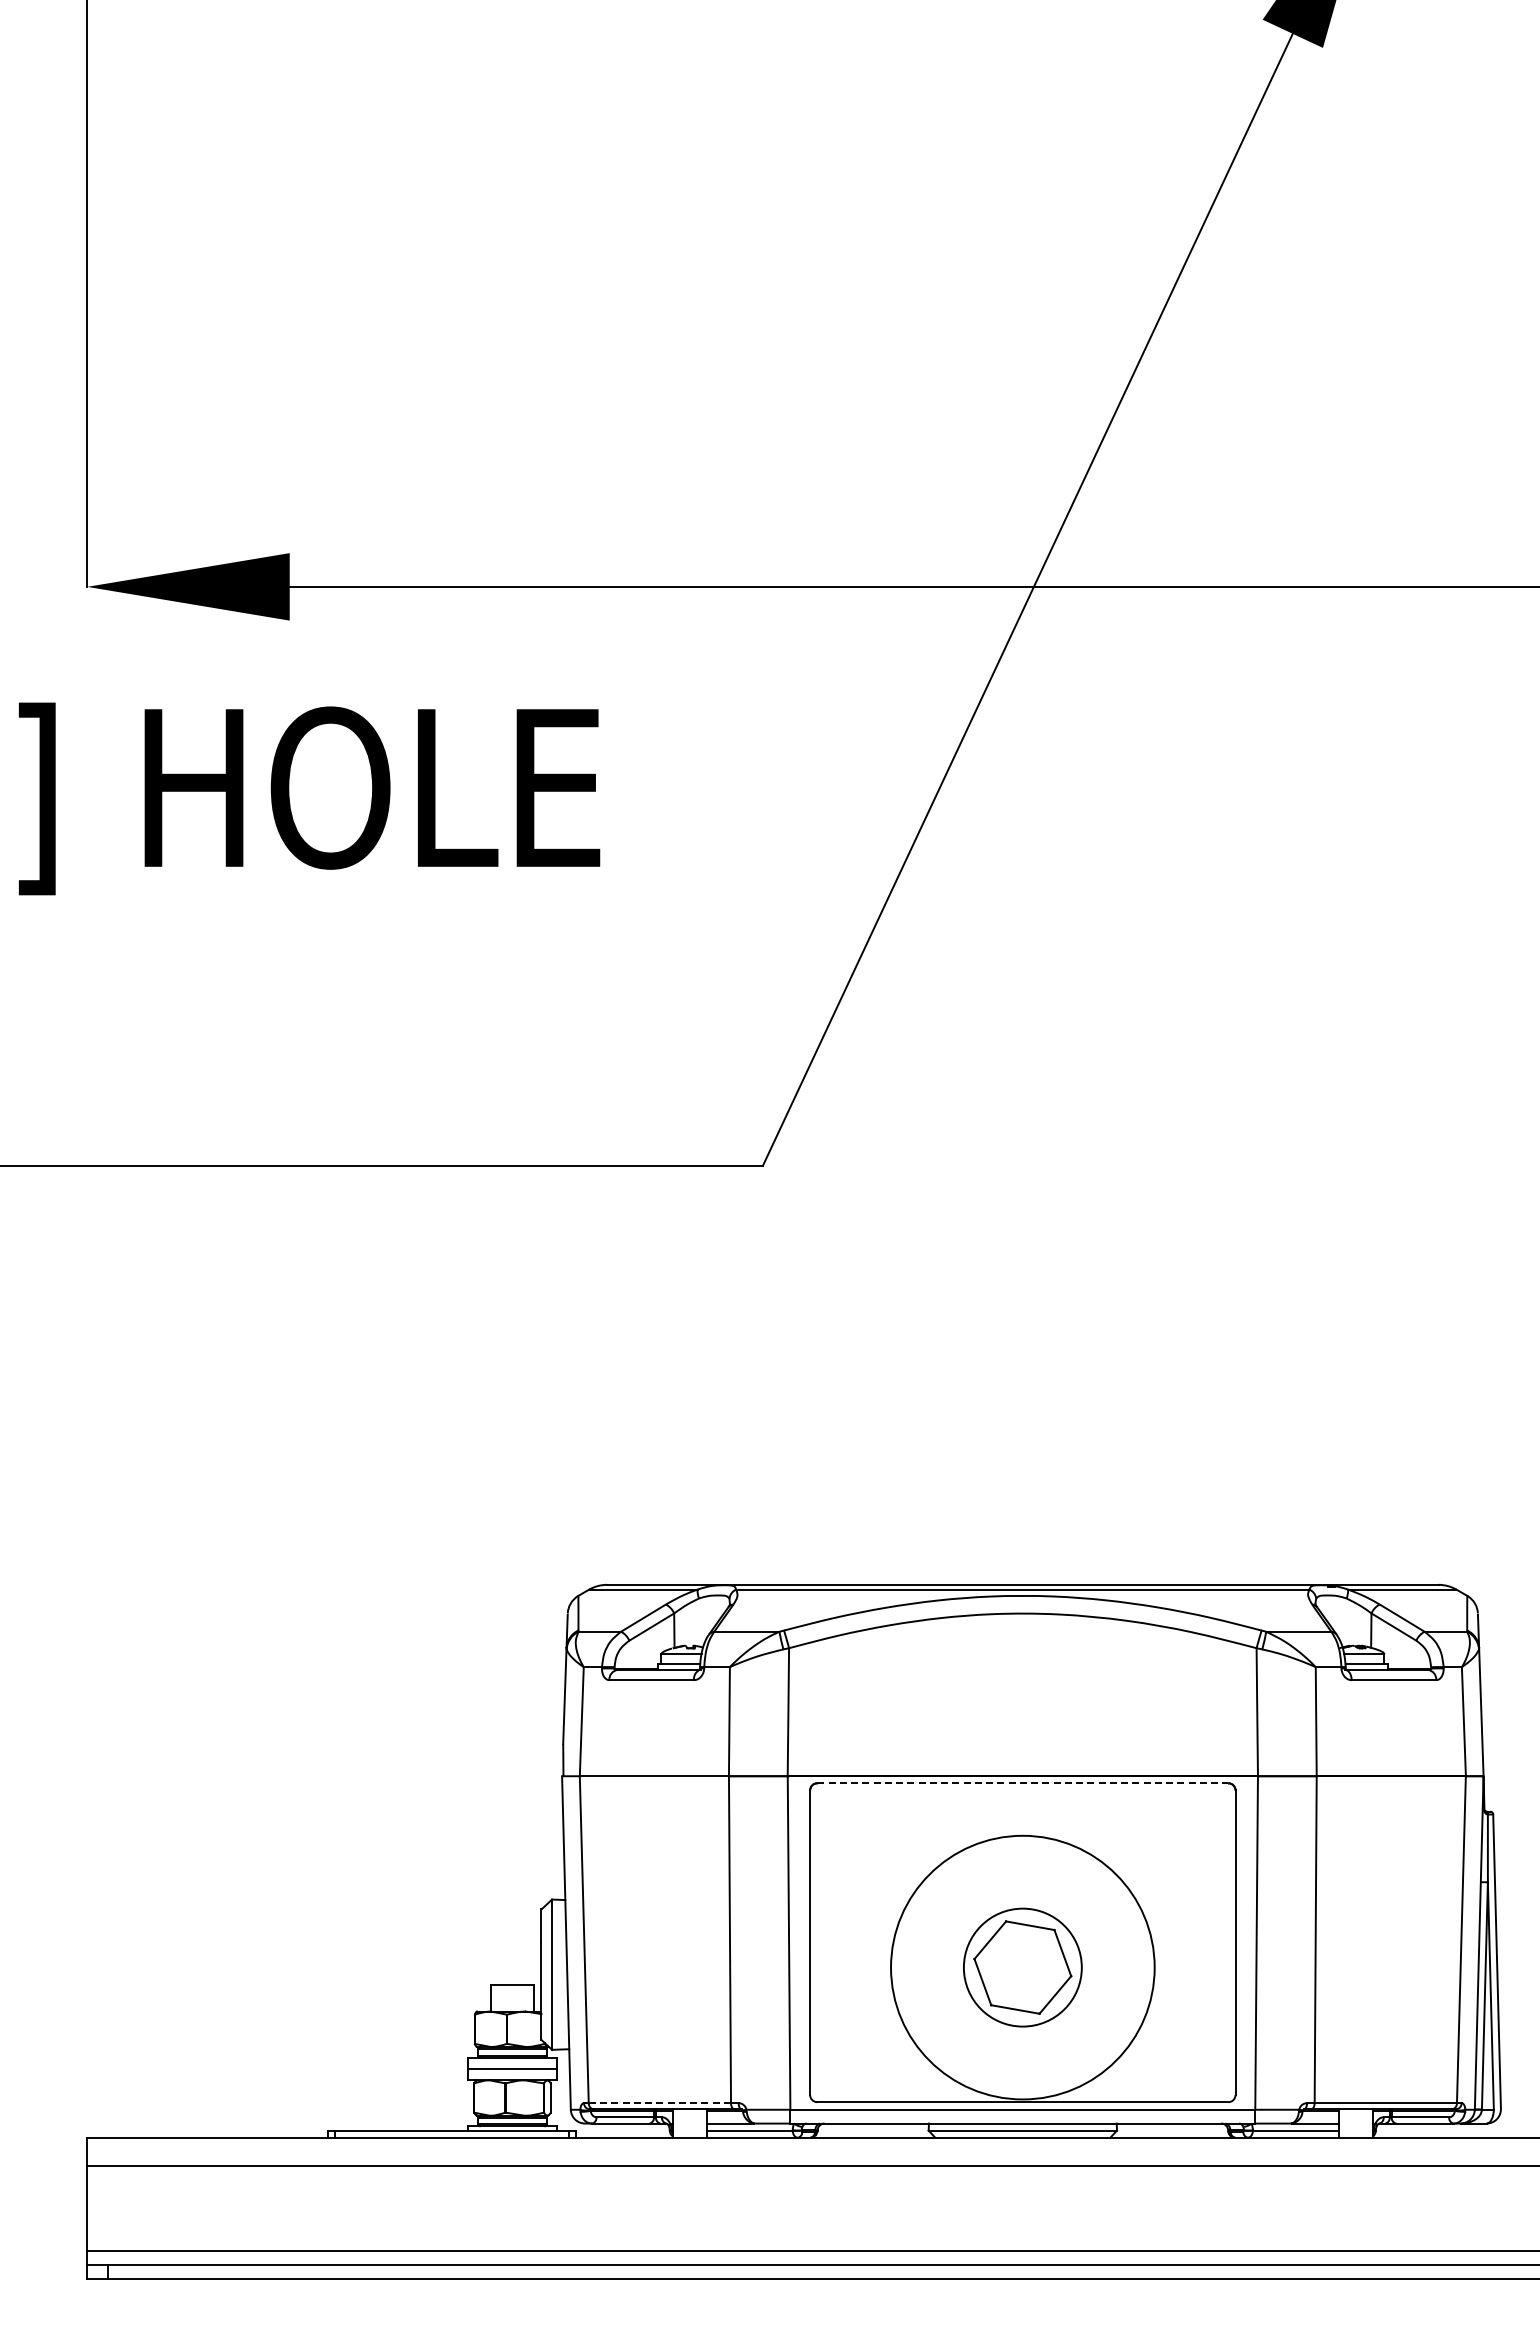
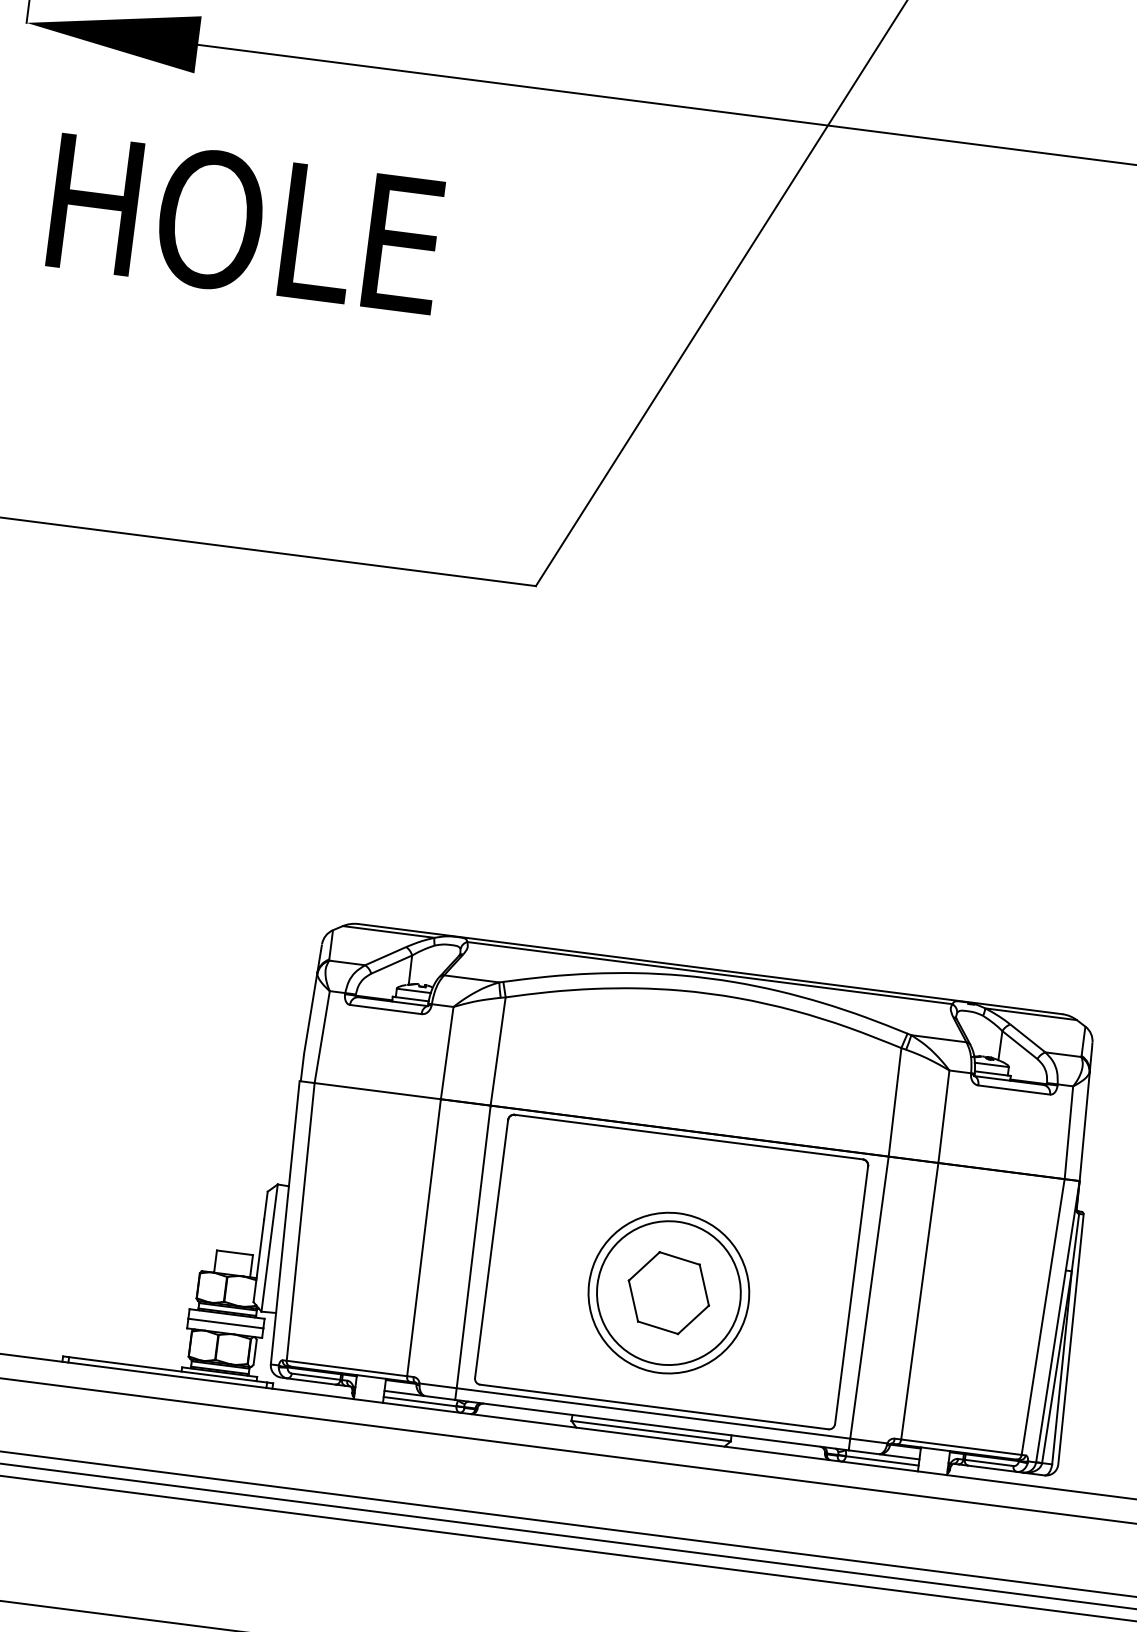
line: (1022, 1783) -> (688, 1137), dashed -> solid
circle: (1022, 1967) -> (668, 1292), size x0.71
circle: (1022, 1967) -> (668, 1292), size x1.43
line: (660, 2103) -> (347, 1368), dashed -> solid

